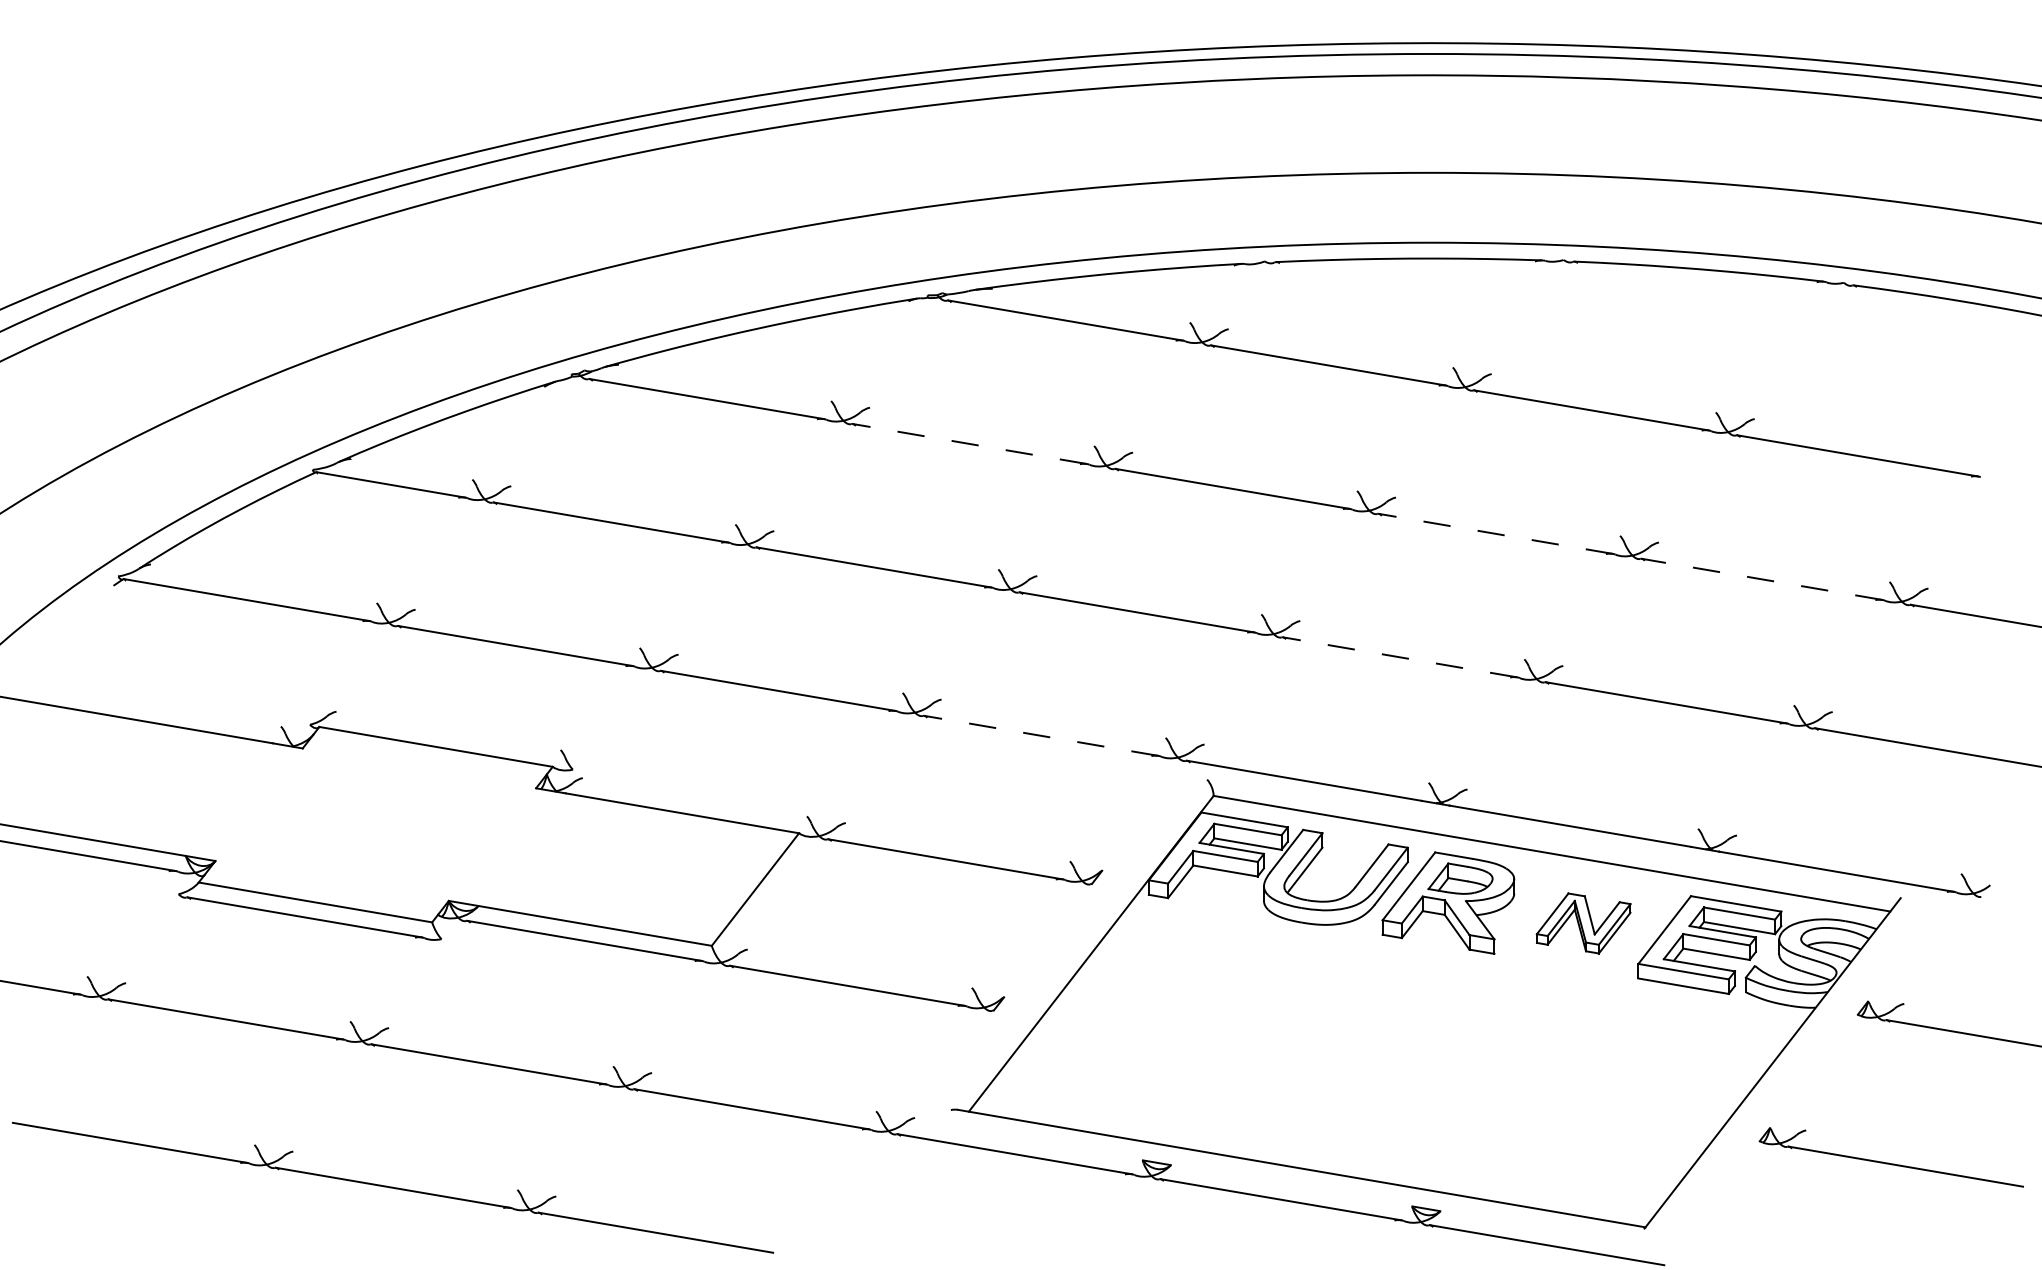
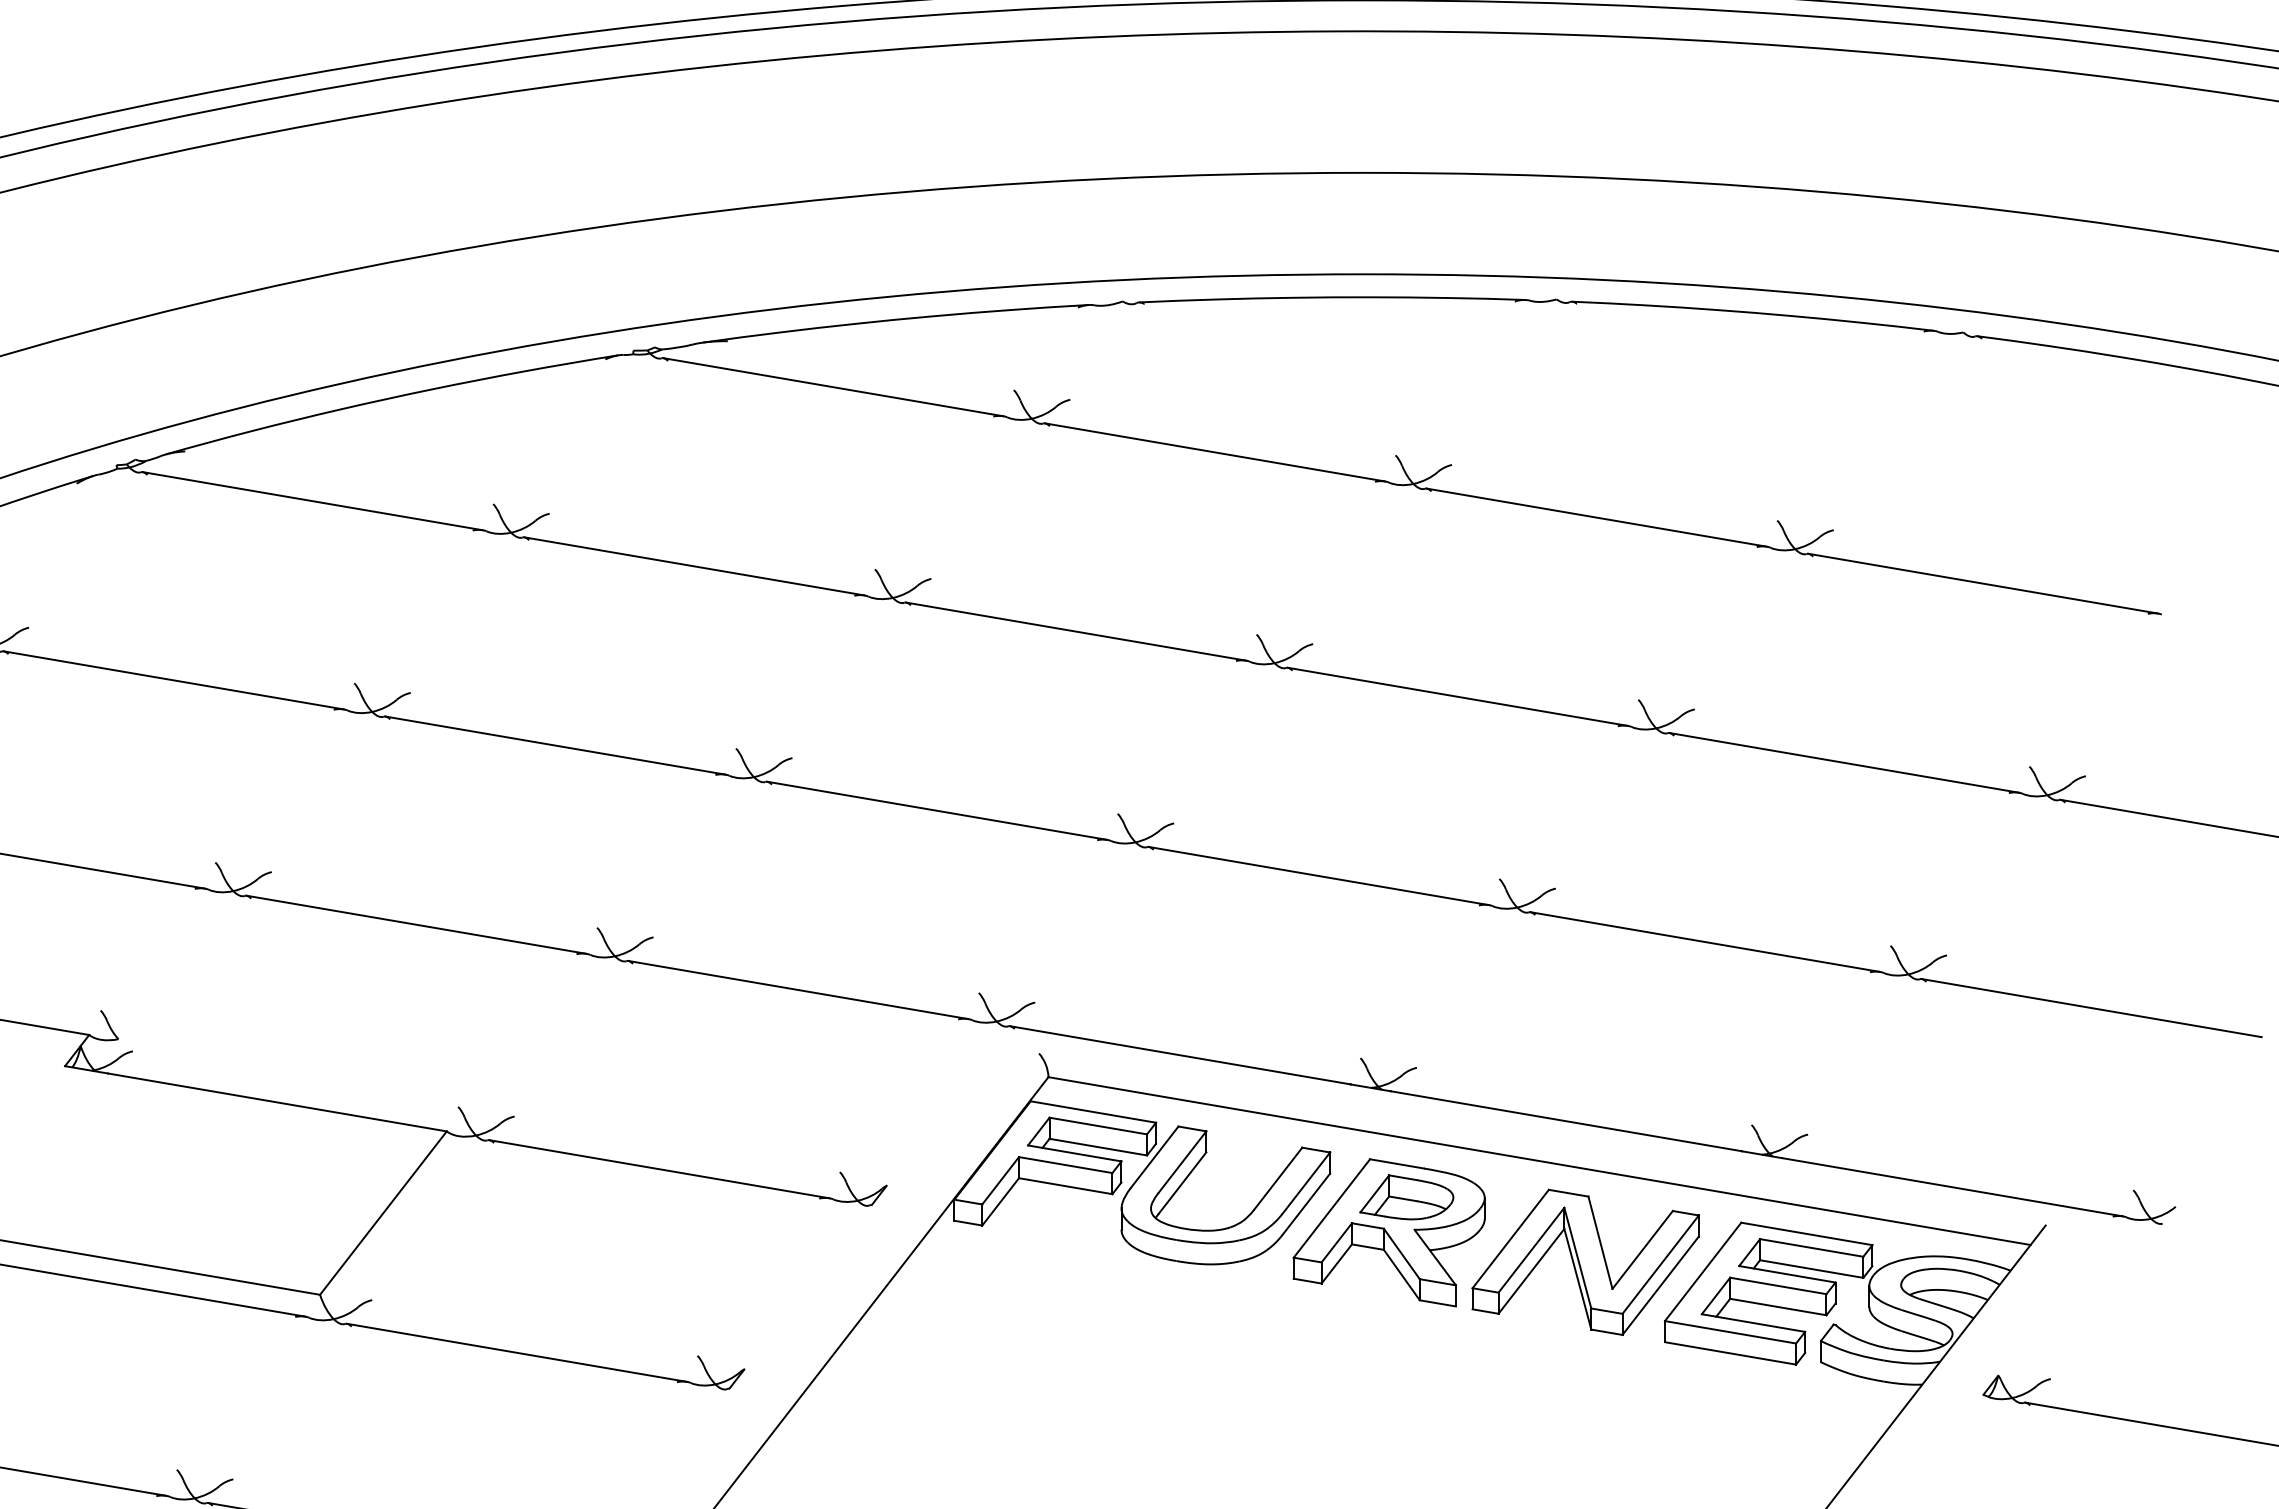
line: (969, 443) -> (694, 565), dashed -> solid
line: (1495, 533) -> (1457, 696), dashed -> solid
line: (1761, 579) -> (1843, 763), dashed -> solid
line: (1400, 657) -> (1319, 876), dashed -> solid
line: (1041, 735) -> (798, 989), dashed -> solid
part: (1583, 923) -> (1585, 1262), size x1.67

